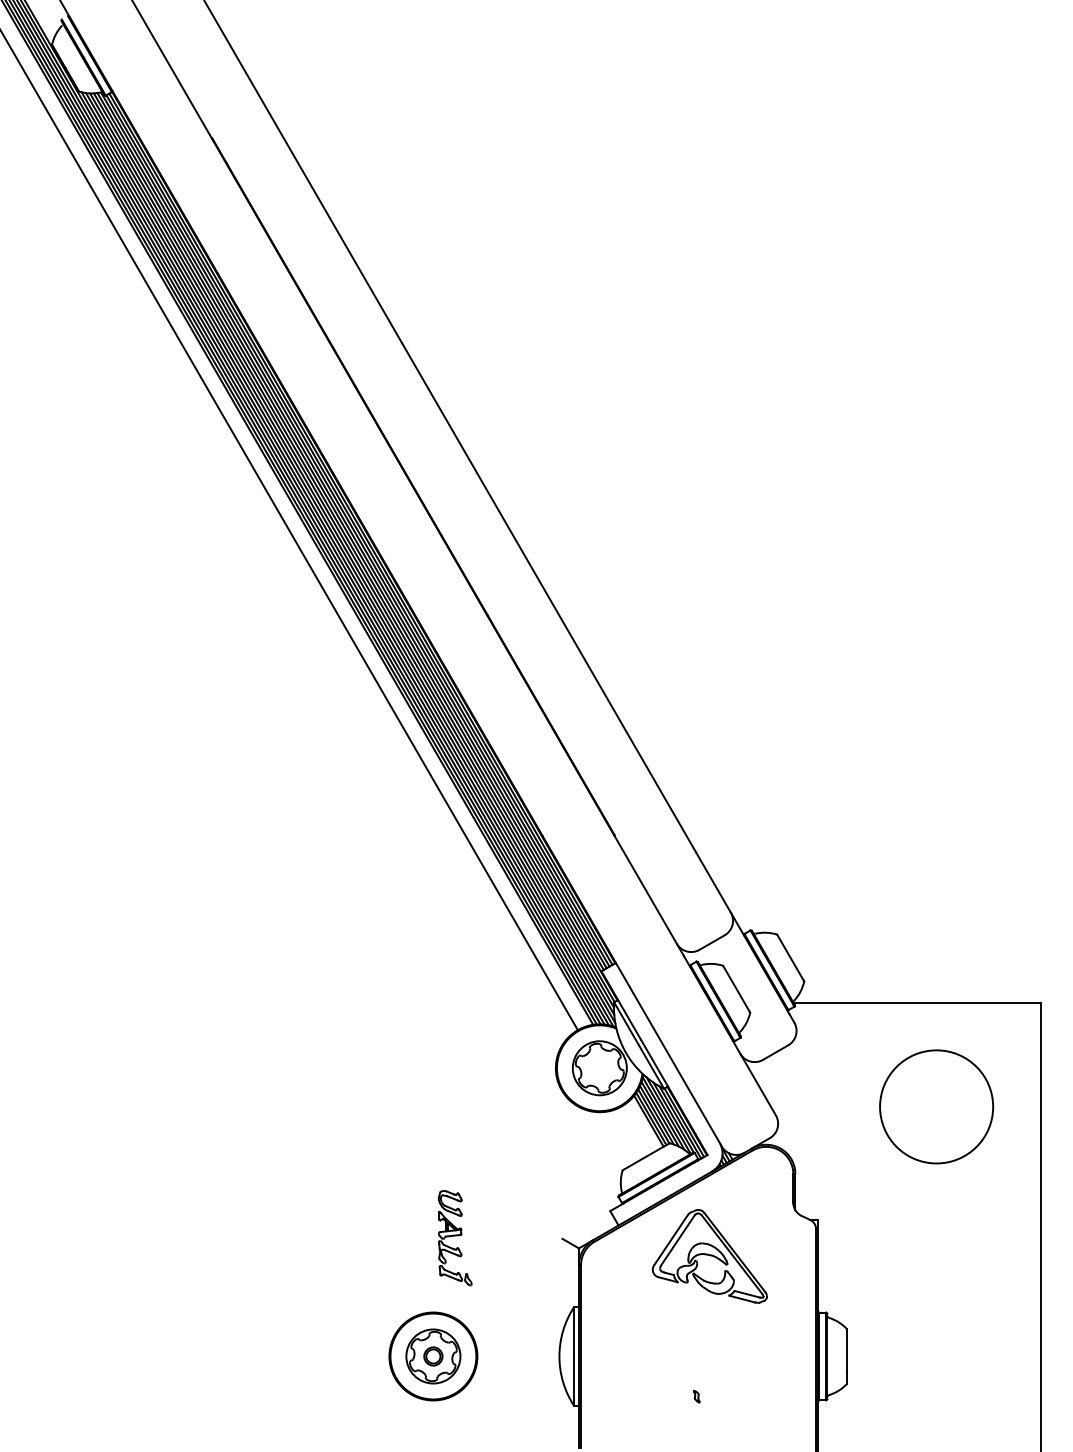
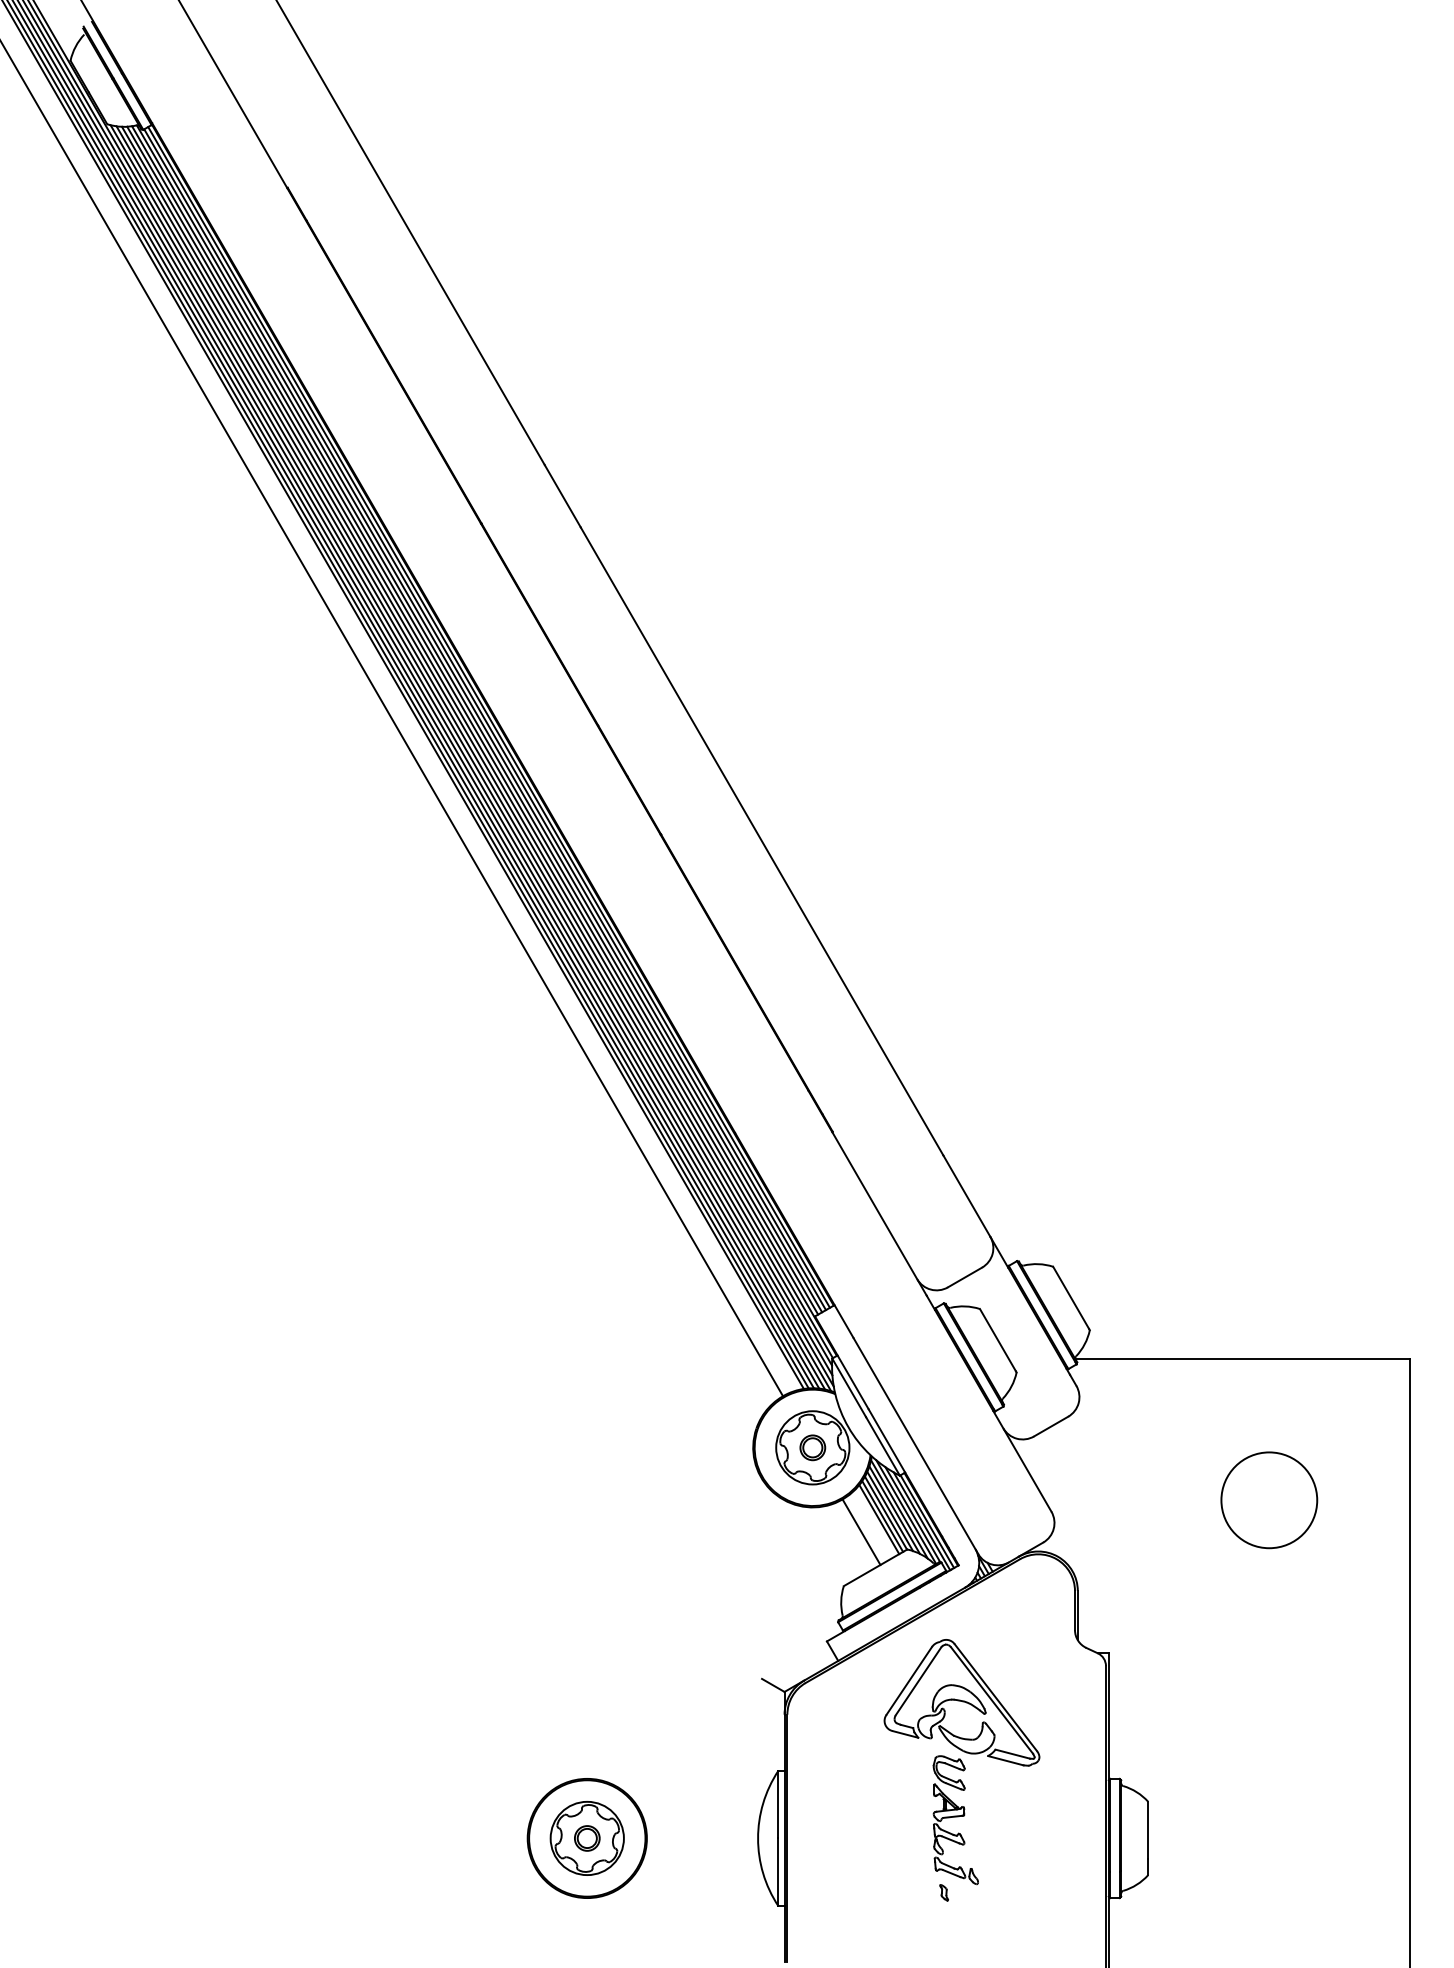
part: (599, 1068) -> (812, 1447), added
circle: (936, 1107) -> (1269, 1500), size x0.62
line: (635, 1130) -> (861, 1531), added
part: (454, 1238) -> (955, 1820), moved

